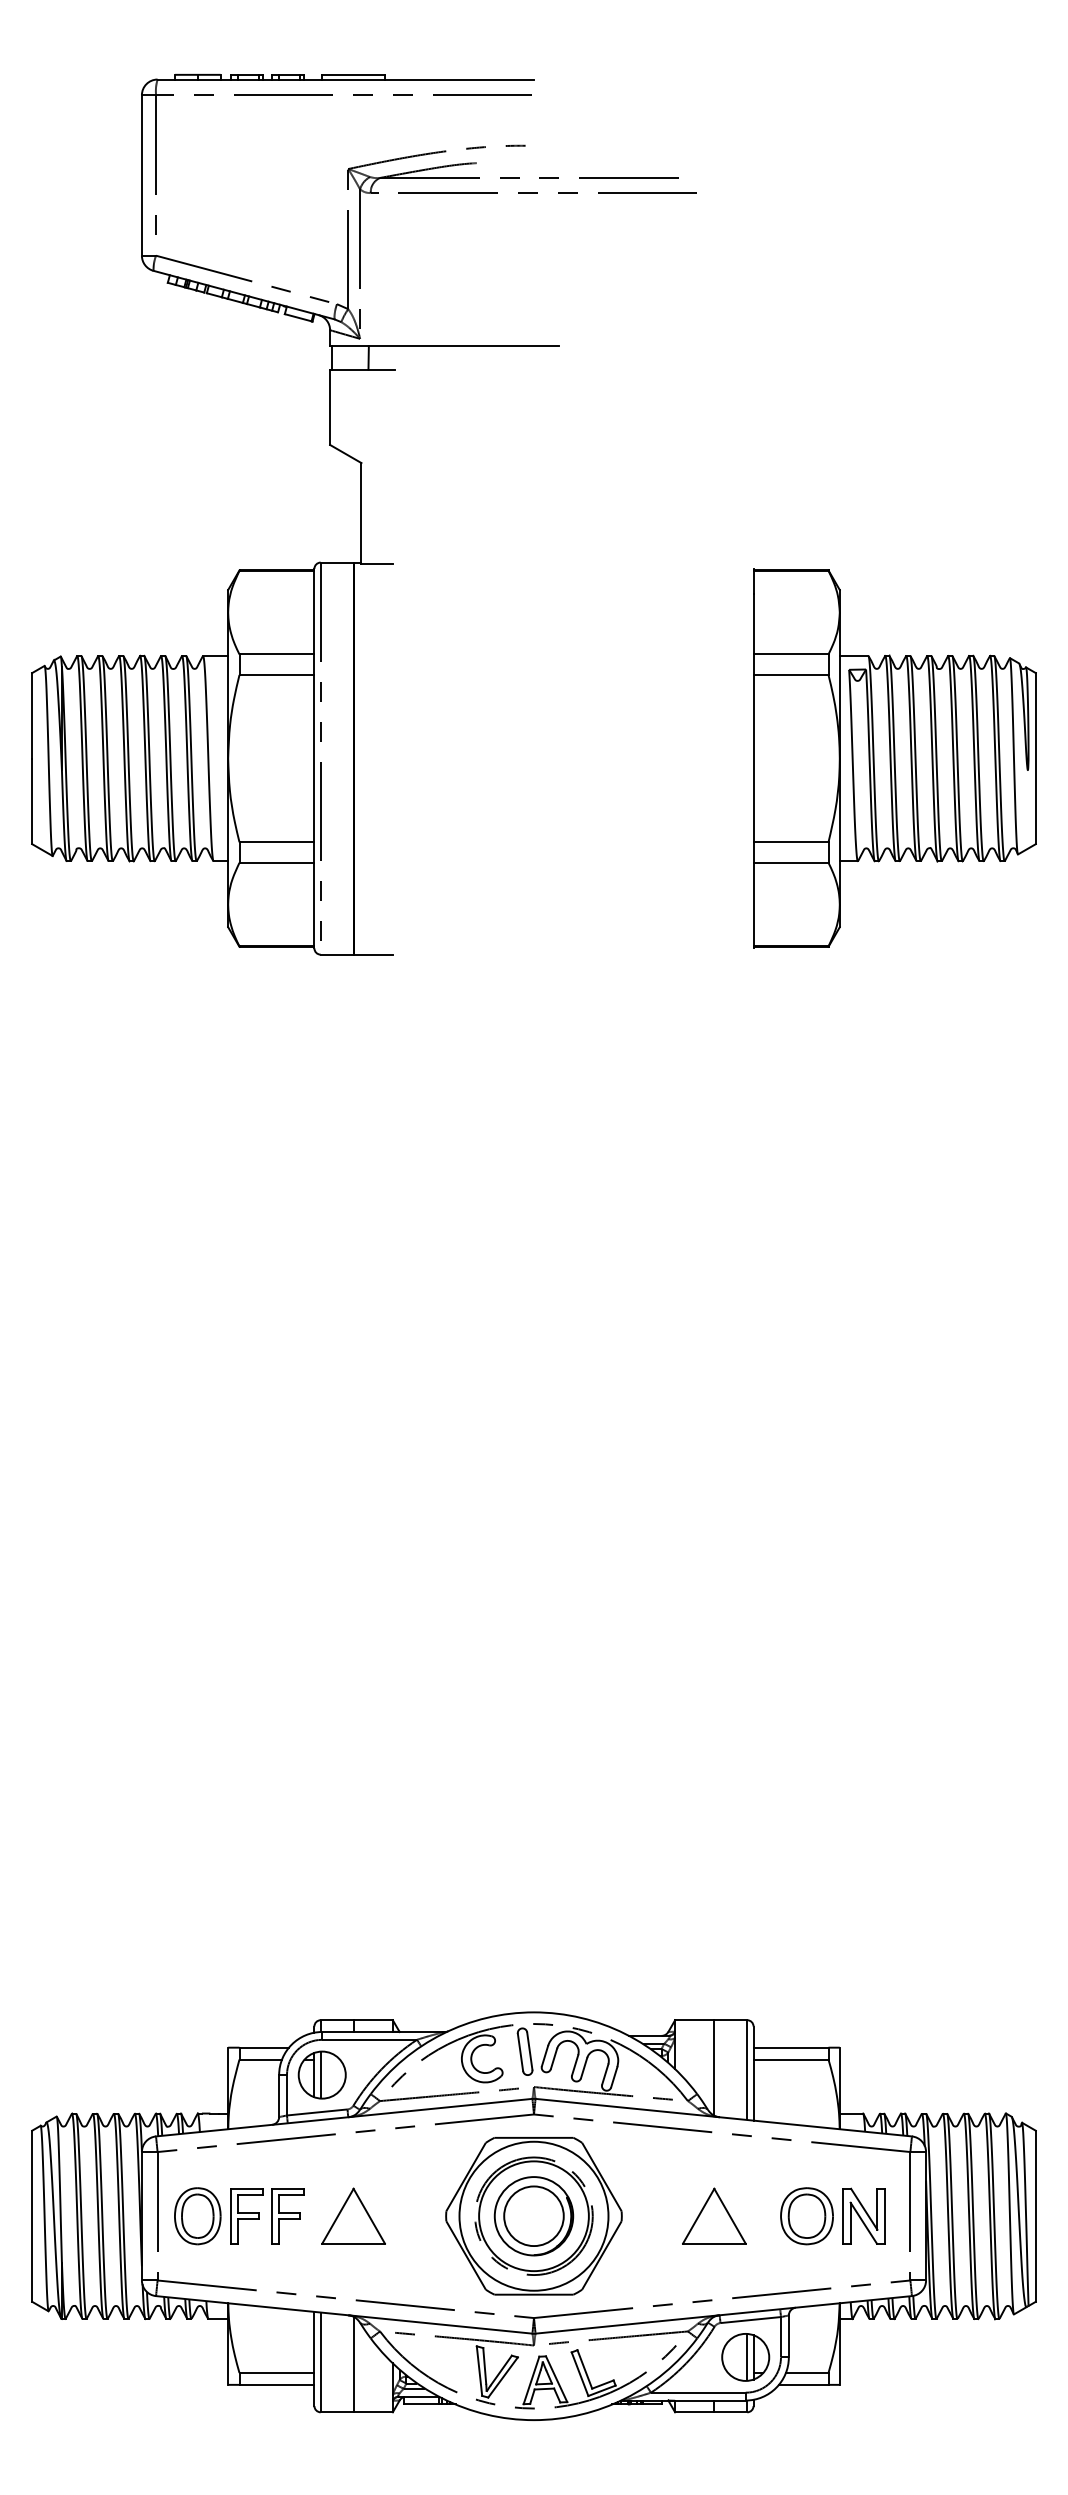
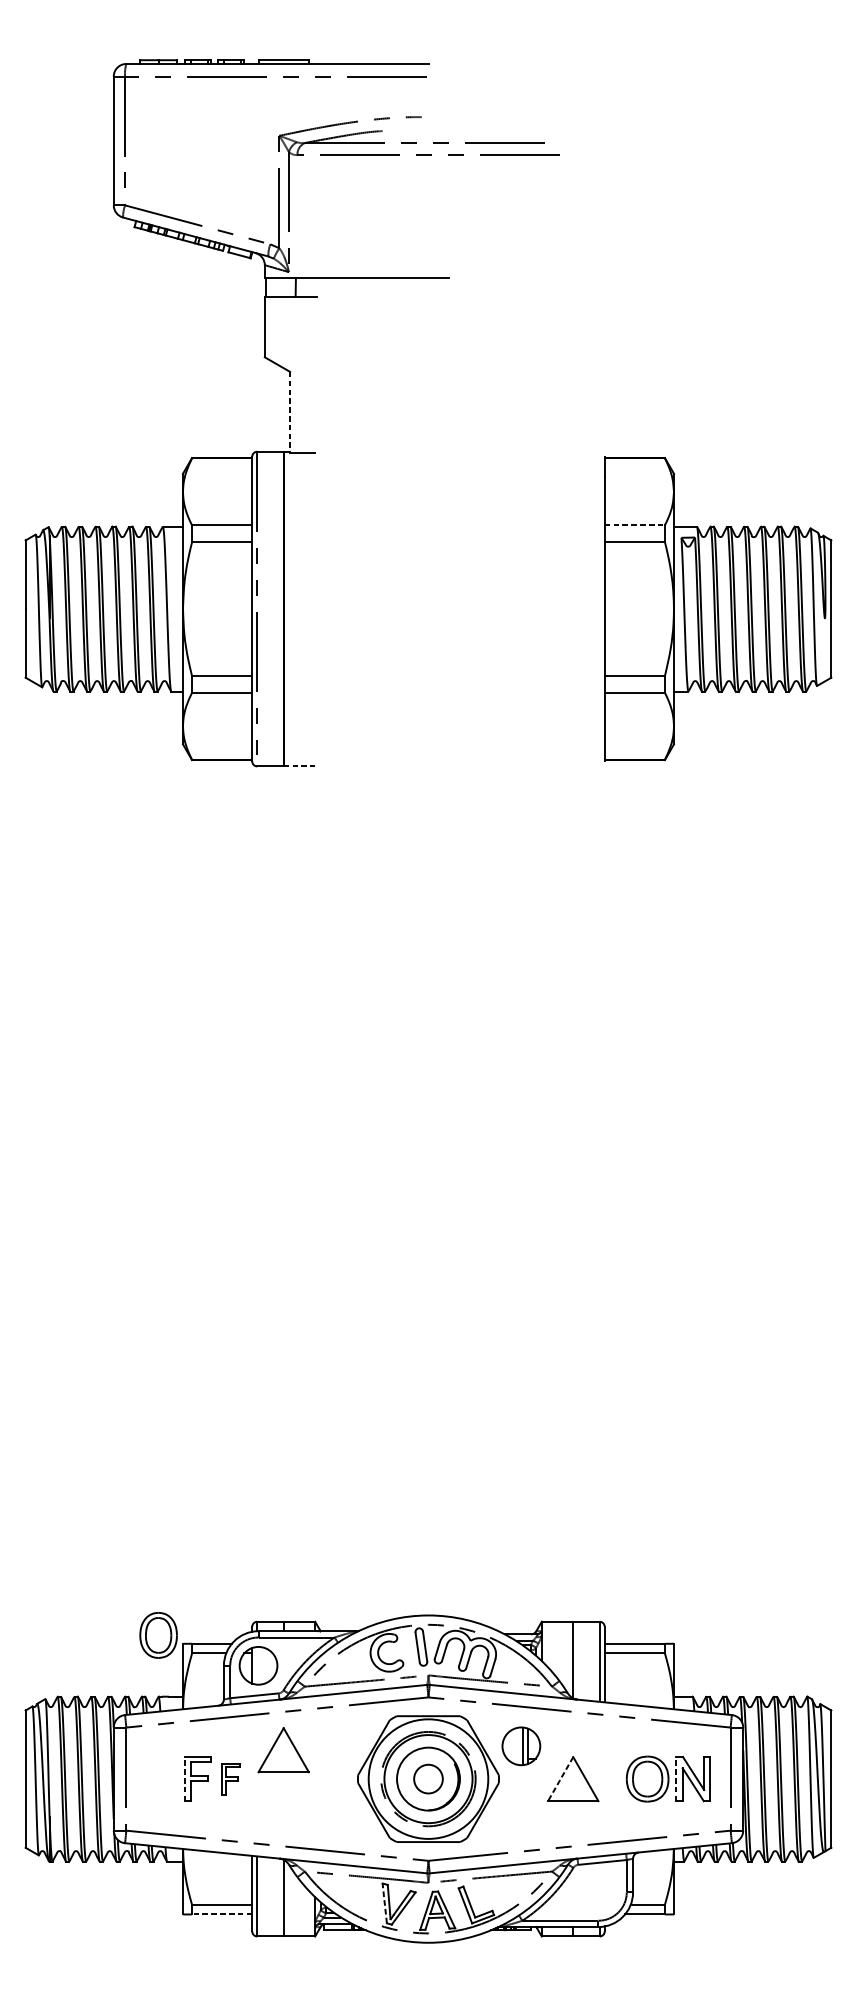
line: (361, 514) -> (290, 413), solid -> dashed
line: (791, 654) -> (635, 525), solid -> dashed
line: (373, 954) -> (299, 766), solid -> dashed
line: (320, 2074) -> (257, 1665), removed
line: (230, 2215) -> (184, 1778), solid -> dashed
part: (353, 2215) -> (283, 1749), moved
line: (842, 2215) -> (676, 1778), solid -> dashed
part: (197, 2216) -> (158, 1635), moved
part: (287, 2216) -> (230, 1779), size x0.7
circle: (533, 2216) -> (428, 1779), size x0.6
line: (698, 2216) -> (560, 1779), solid -> dashed
part: (745, 2357) -> (521, 1746), moved
line: (479, 2371) -> (384, 1903), solid -> dashed
line: (276, 2384) -> (221, 1914), solid -> dashed

